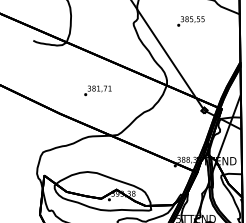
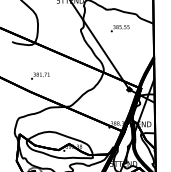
text: (98, 89) -> (40, 75), moved

